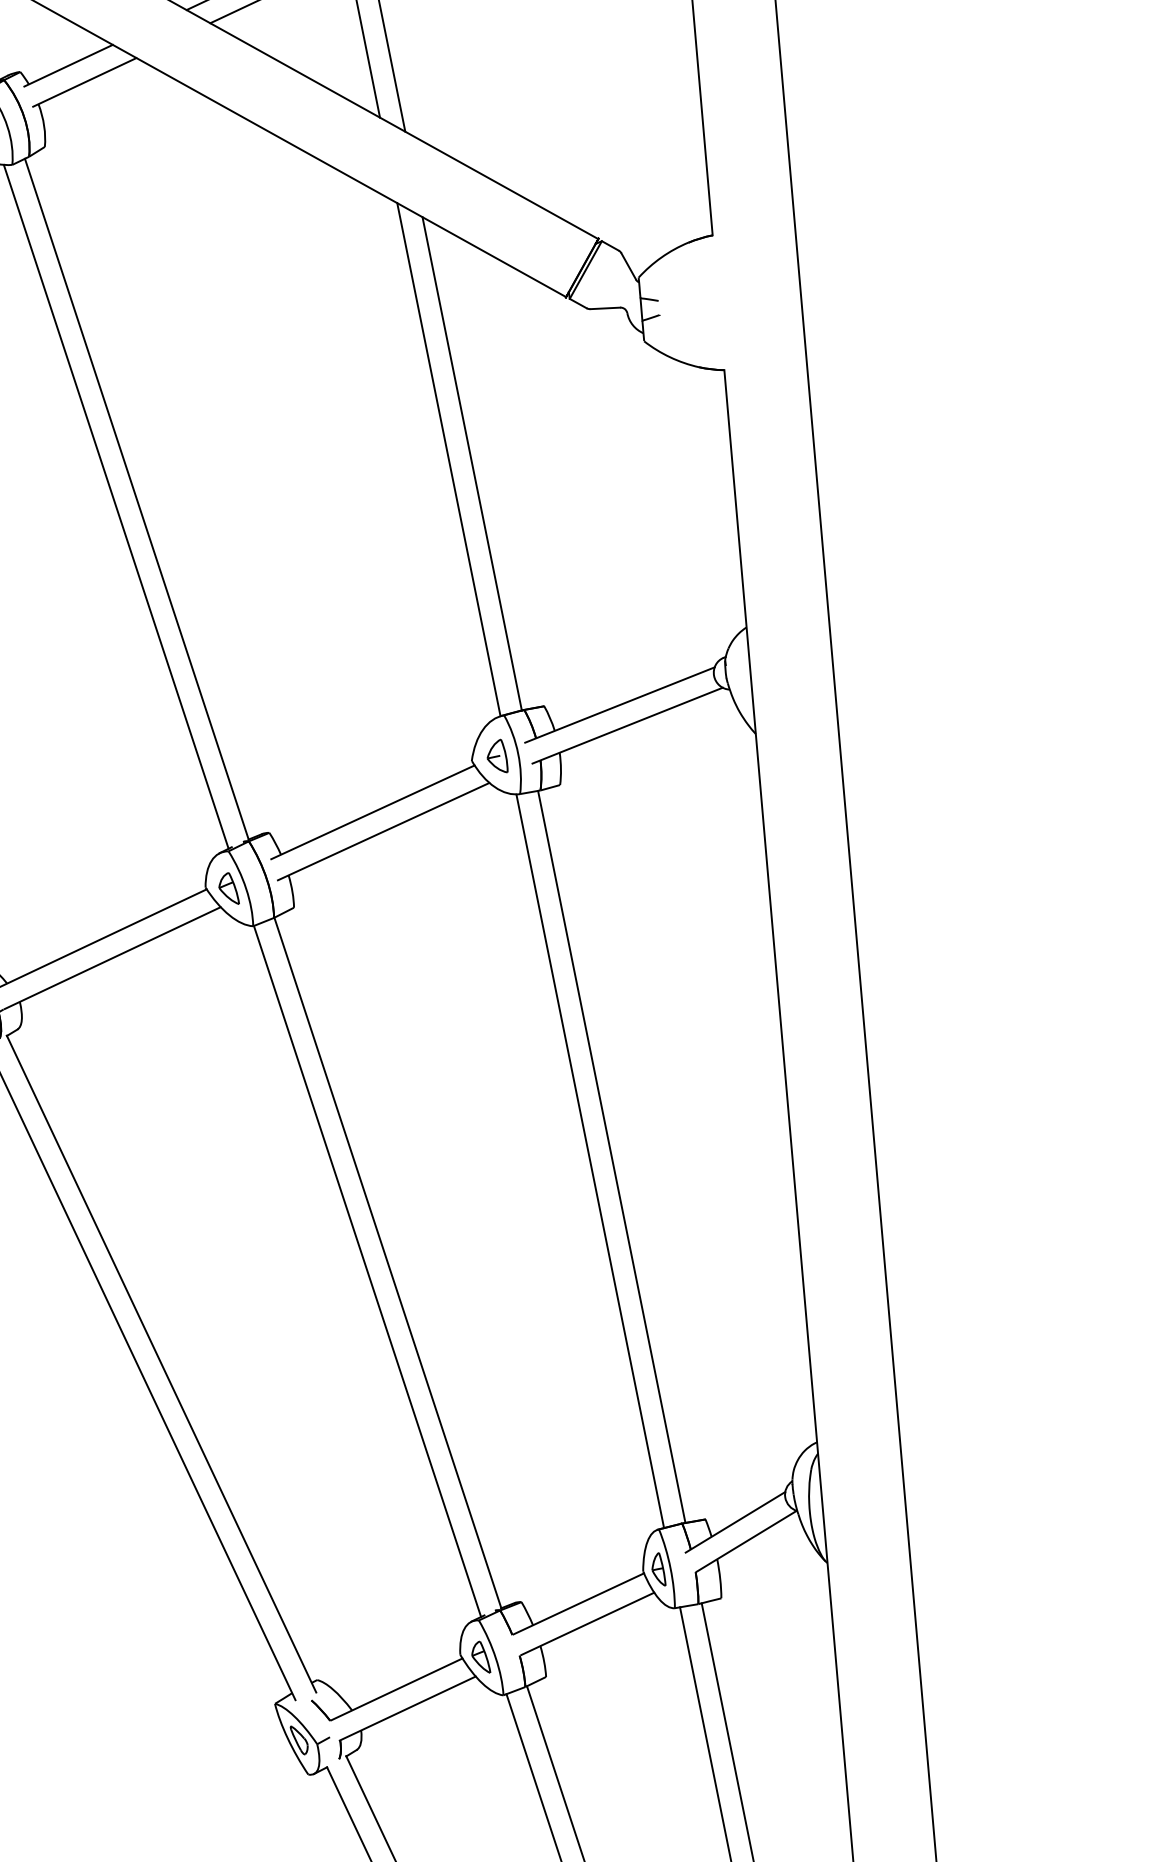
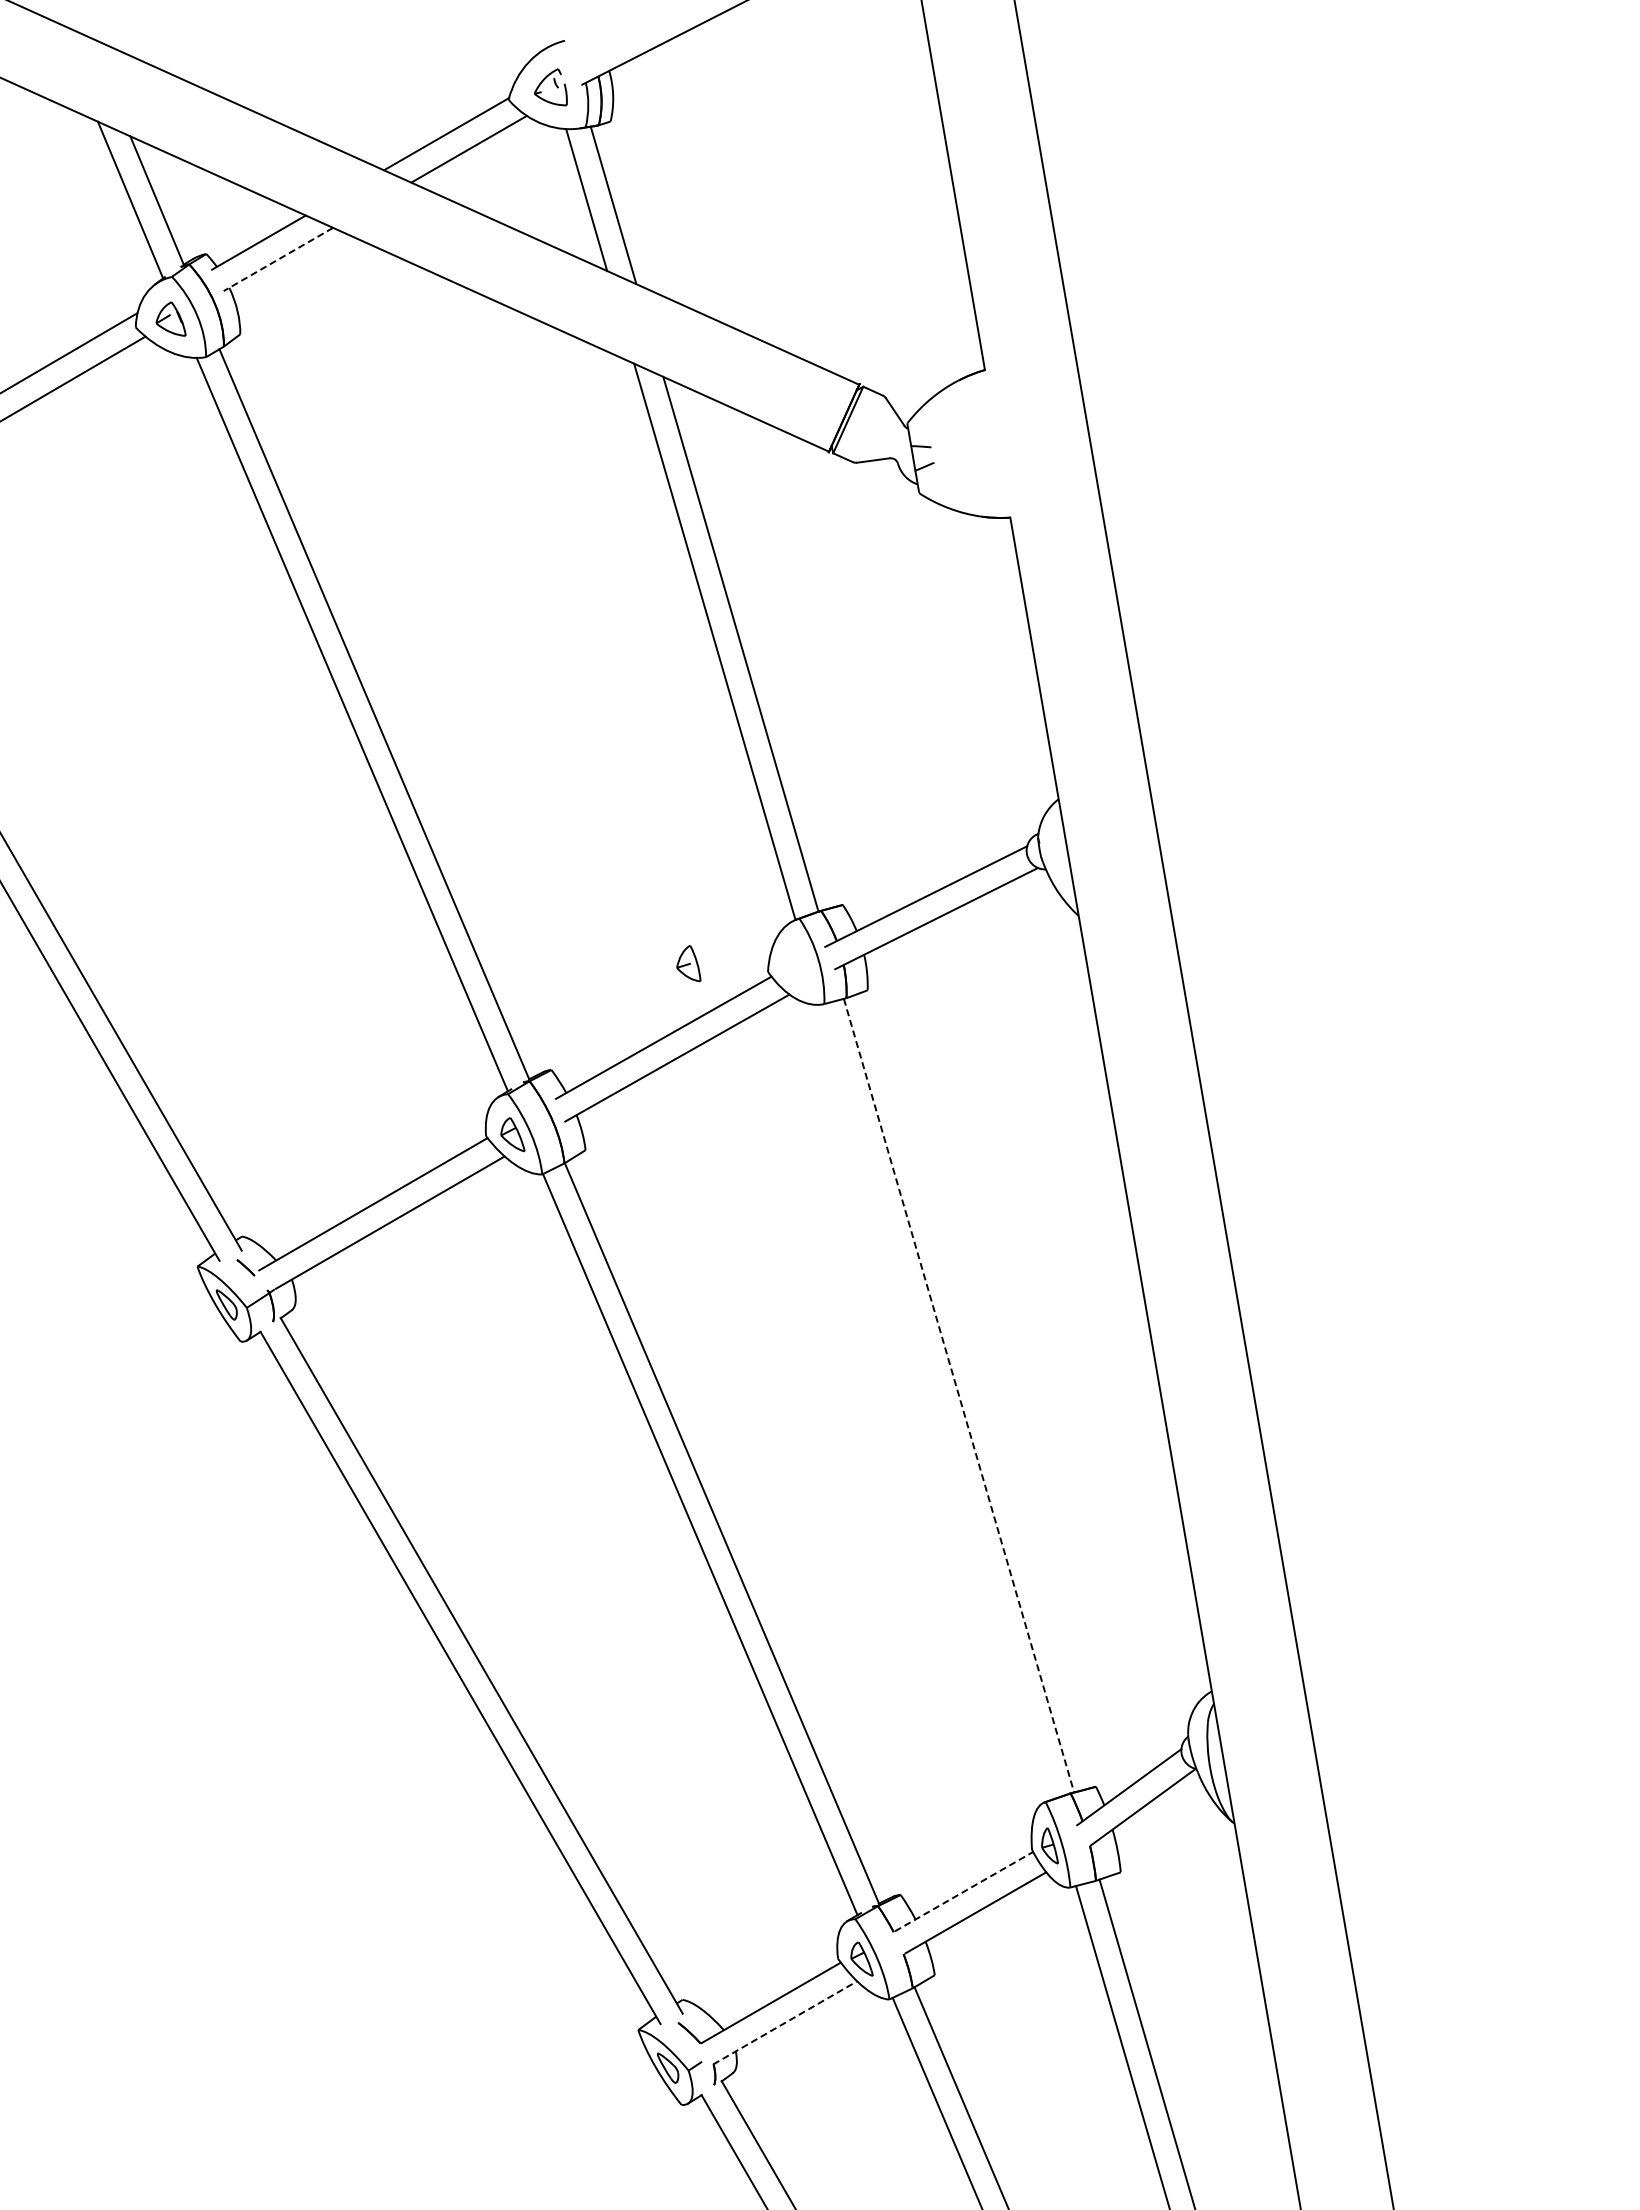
line: (84, 82) -> (277, 259), solid -> dashed
part: (498, 755) -> (688, 963), moved
line: (612, 1157) -> (959, 1396), solid -> dashed
line: (590, 1161) -> (935, 1402), removed
line: (579, 1603) -> (964, 1891), solid -> dashed
line: (408, 1708) -> (785, 2022), solid -> dashed

